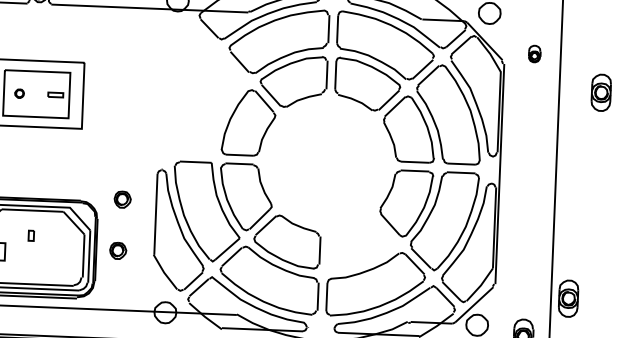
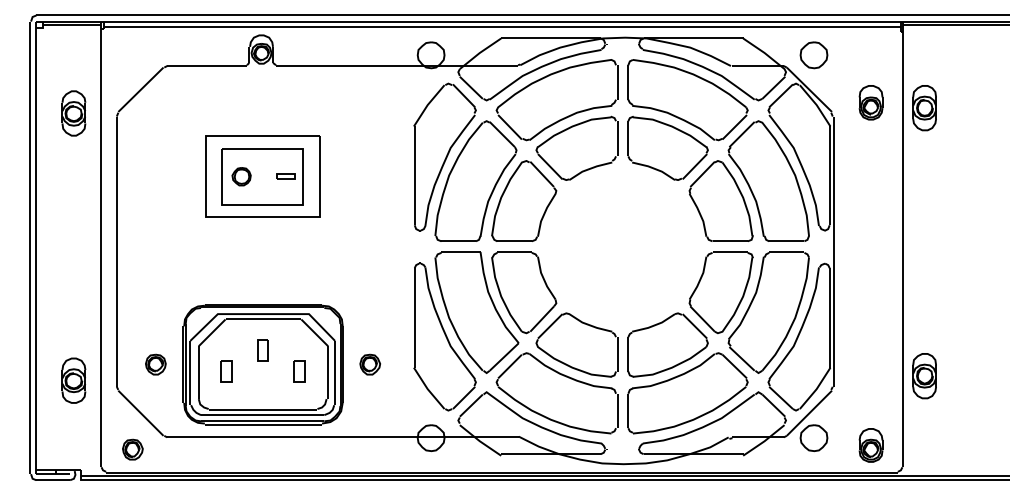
part: (534, 53) -> (870, 102), size x1.67
part: (202, 88) -> (465, 161), added
part: (19, 93) -> (241, 176), size x1.67
part: (601, 93) -> (924, 108), moved
part: (122, 199) -> (372, 301), removed
part: (30, 235) -> (262, 350), size x1.67
part: (360, 244) -> (667, 344), added
part: (60, 254) -> (299, 371), added
part: (568, 299) -> (924, 376), moved

